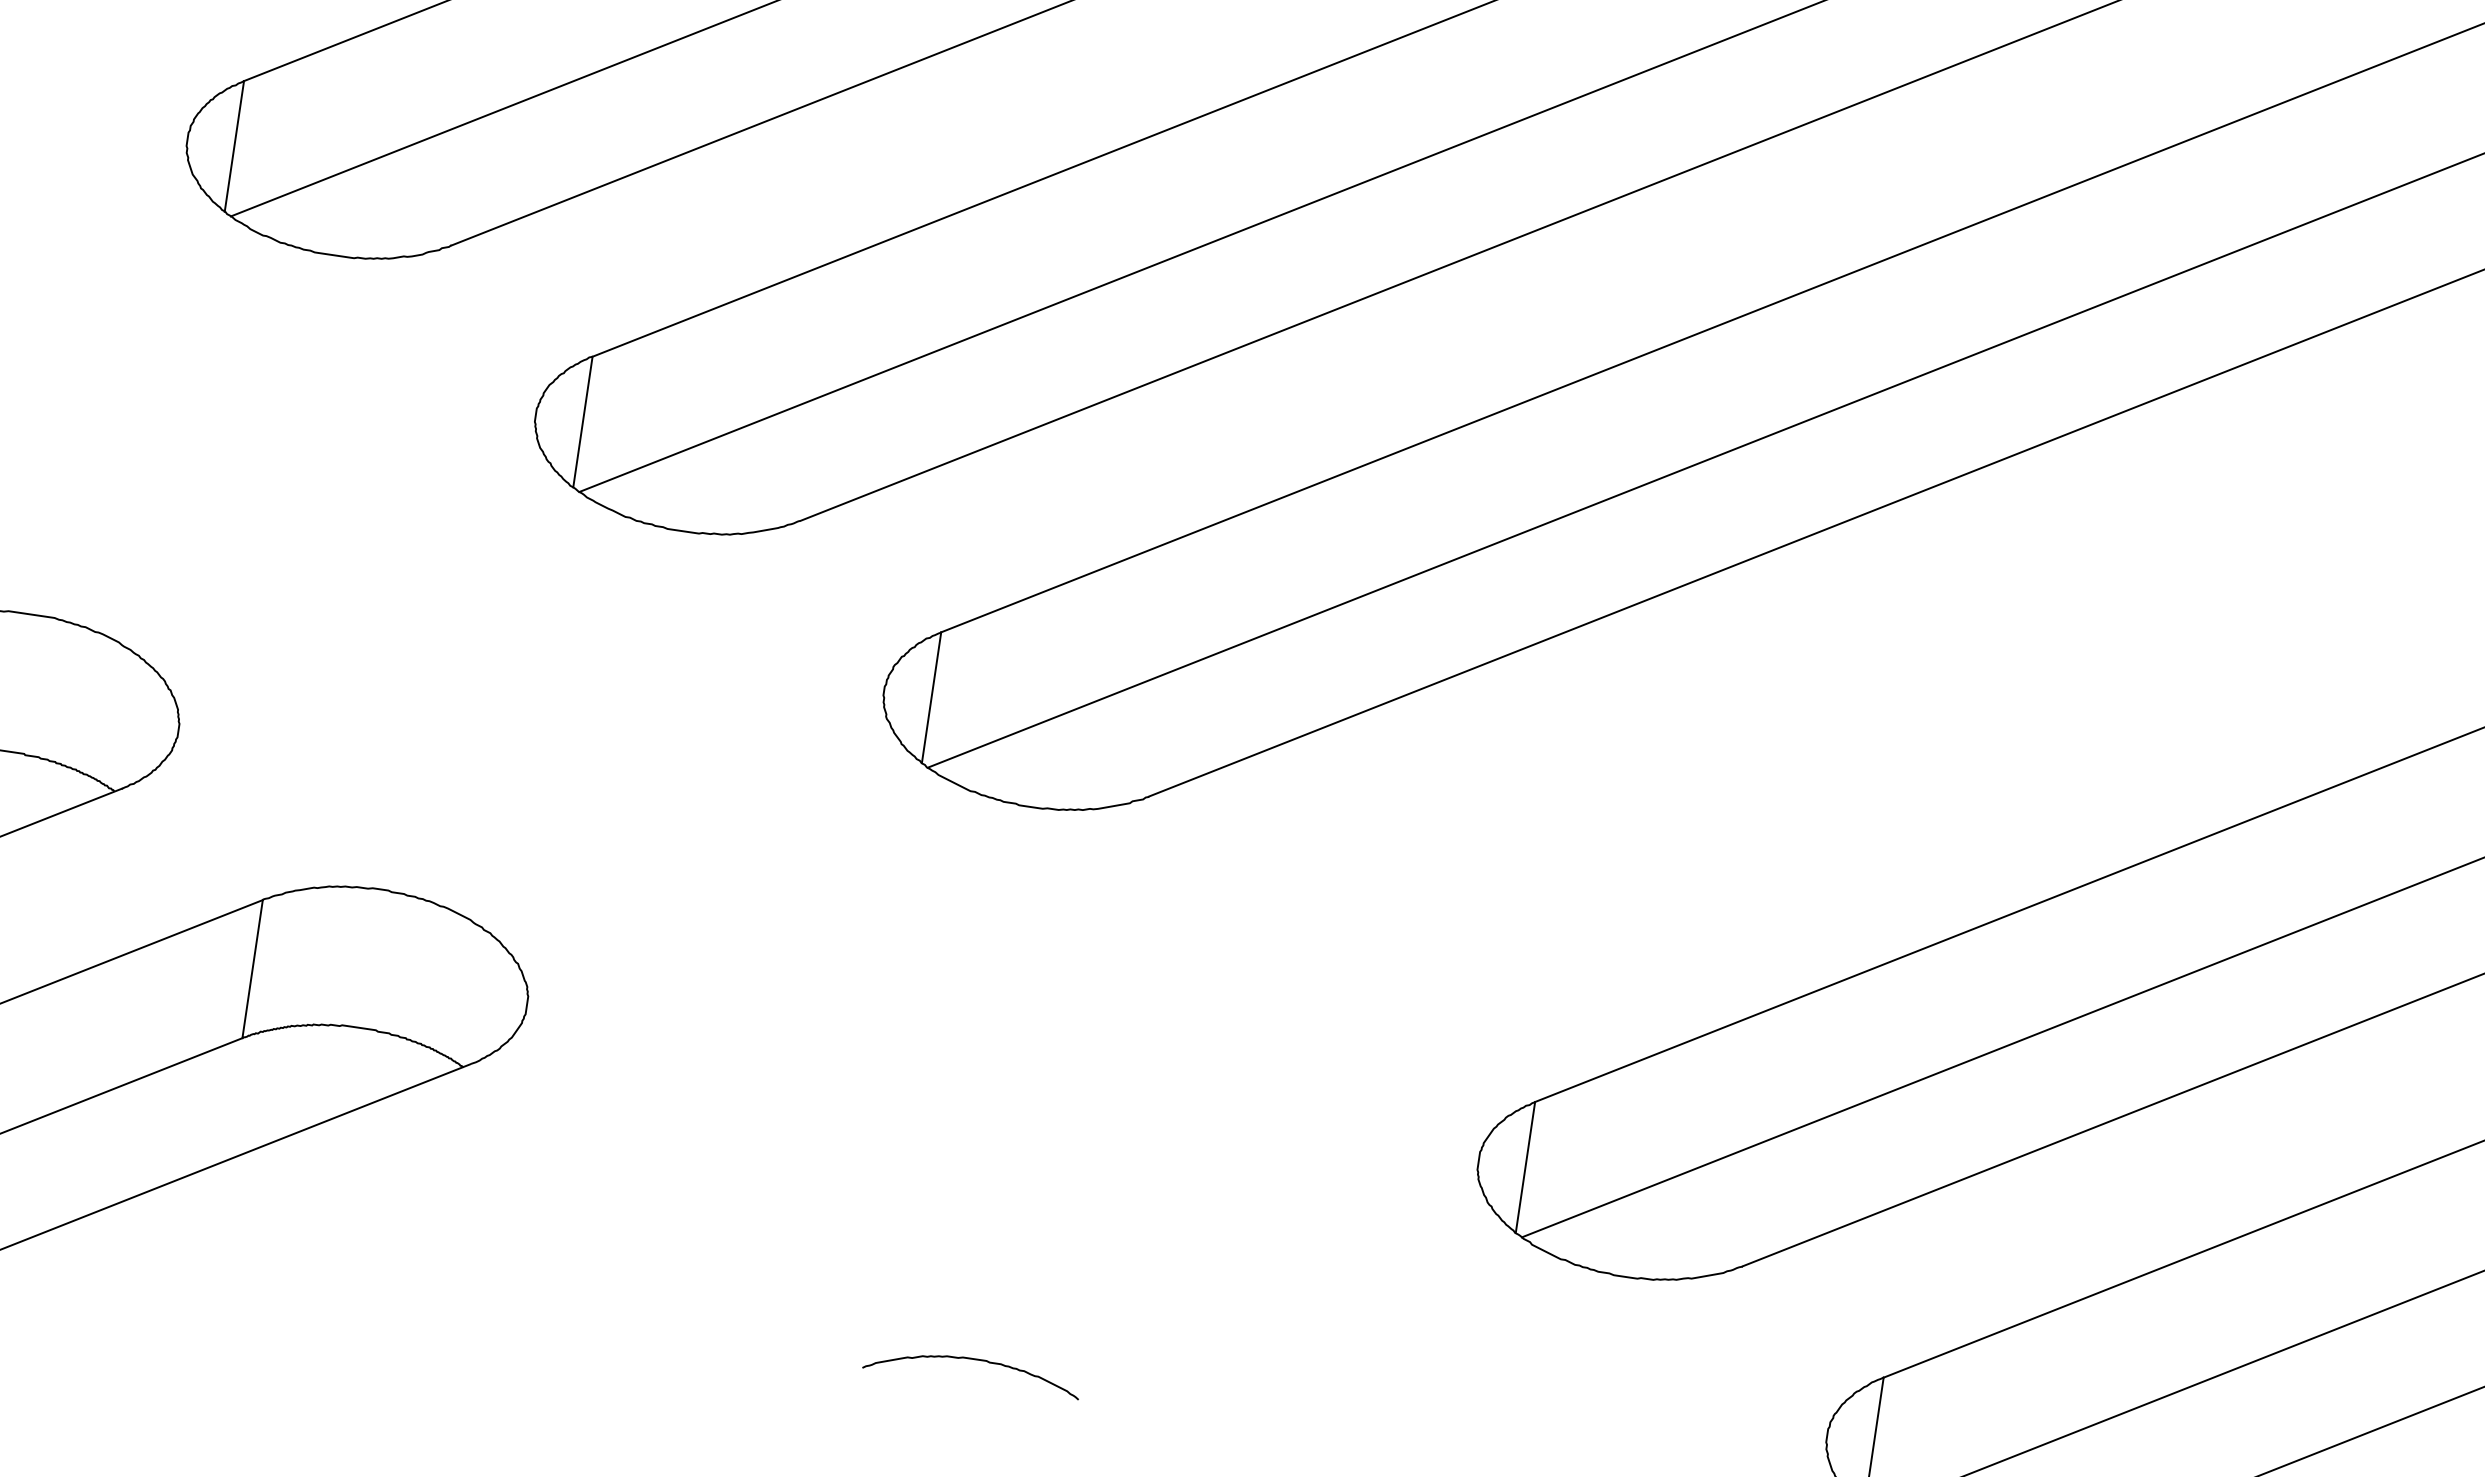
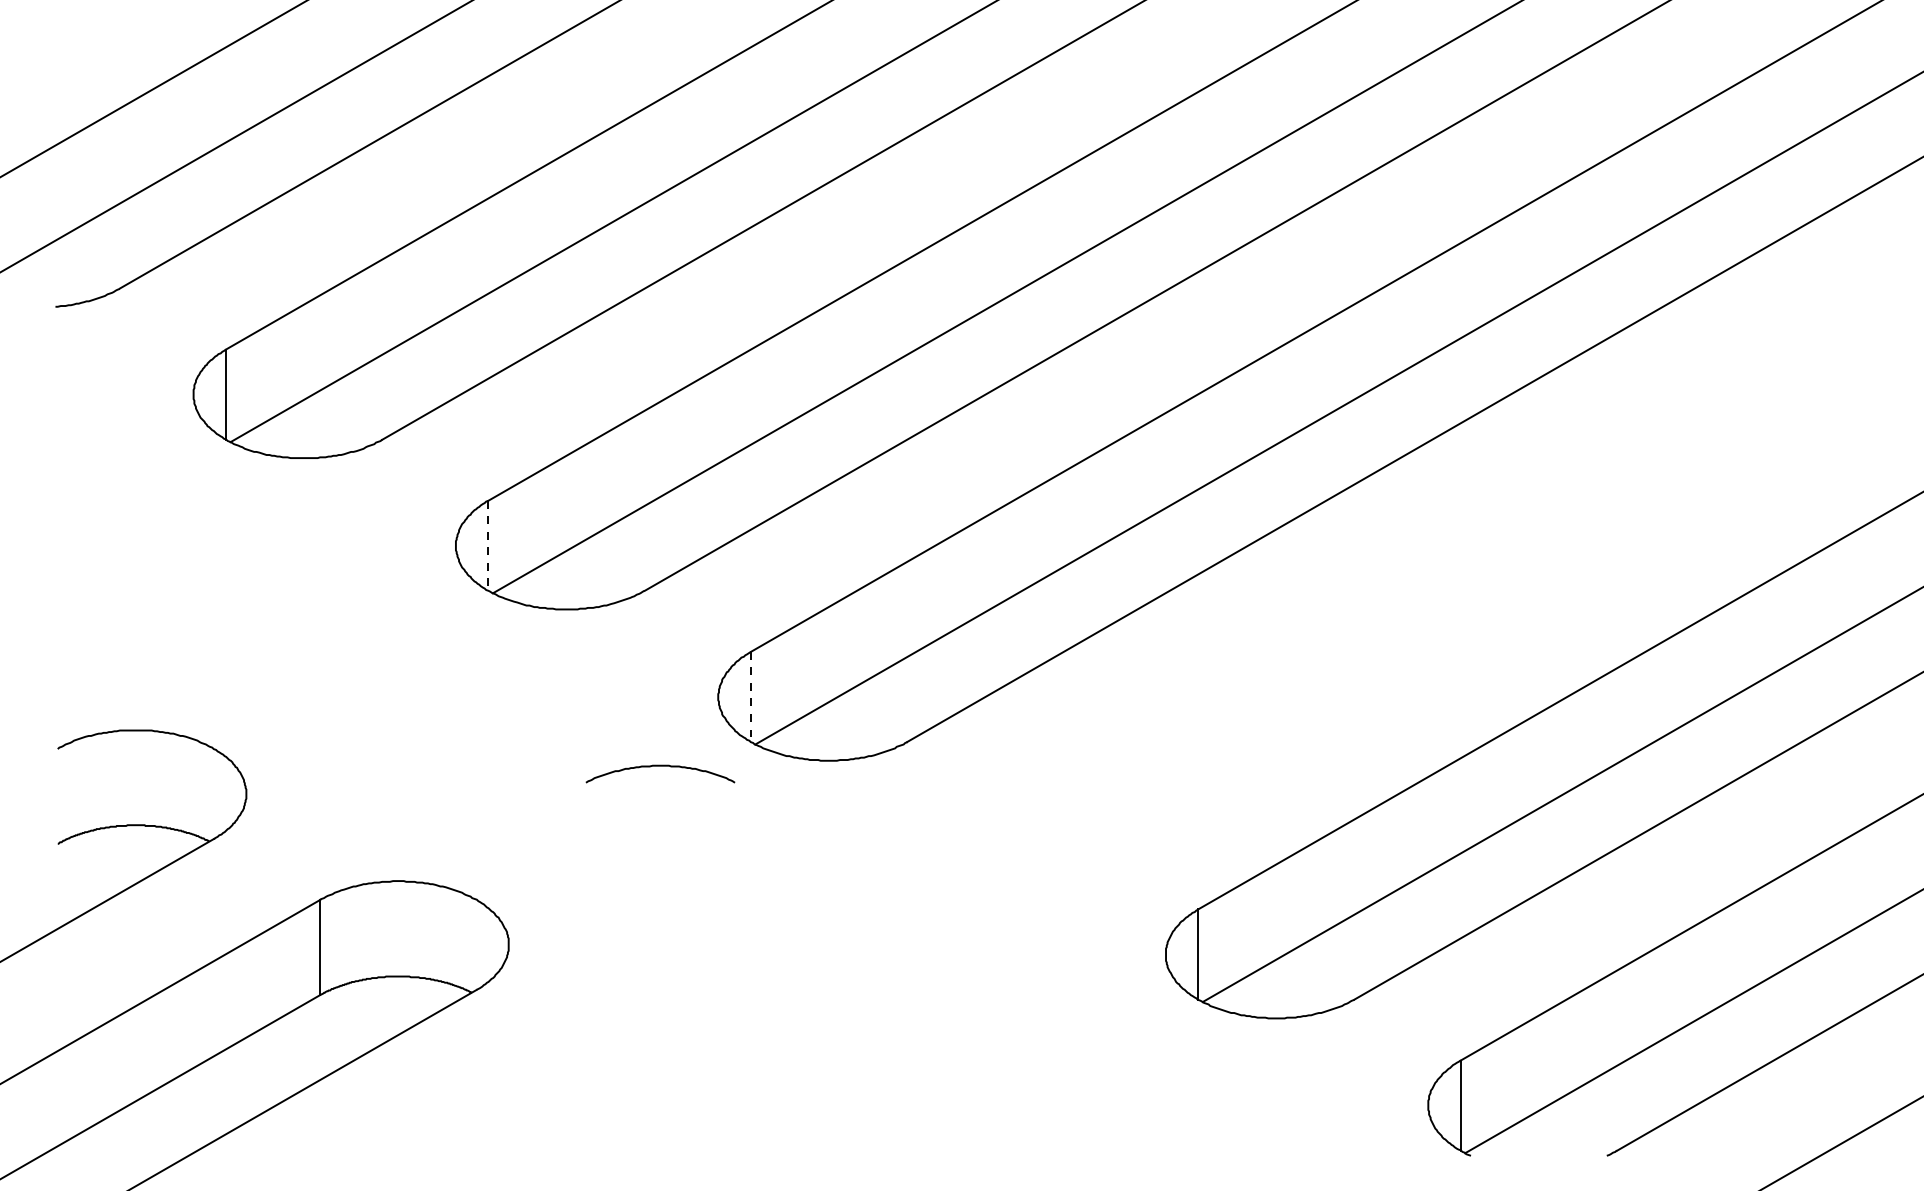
line: (582, 423) -> (488, 546), solid -> dashed
line: (930, 698) -> (750, 697), solid -> dashed
curve: (974, 1360) -> (660, 766), moved

